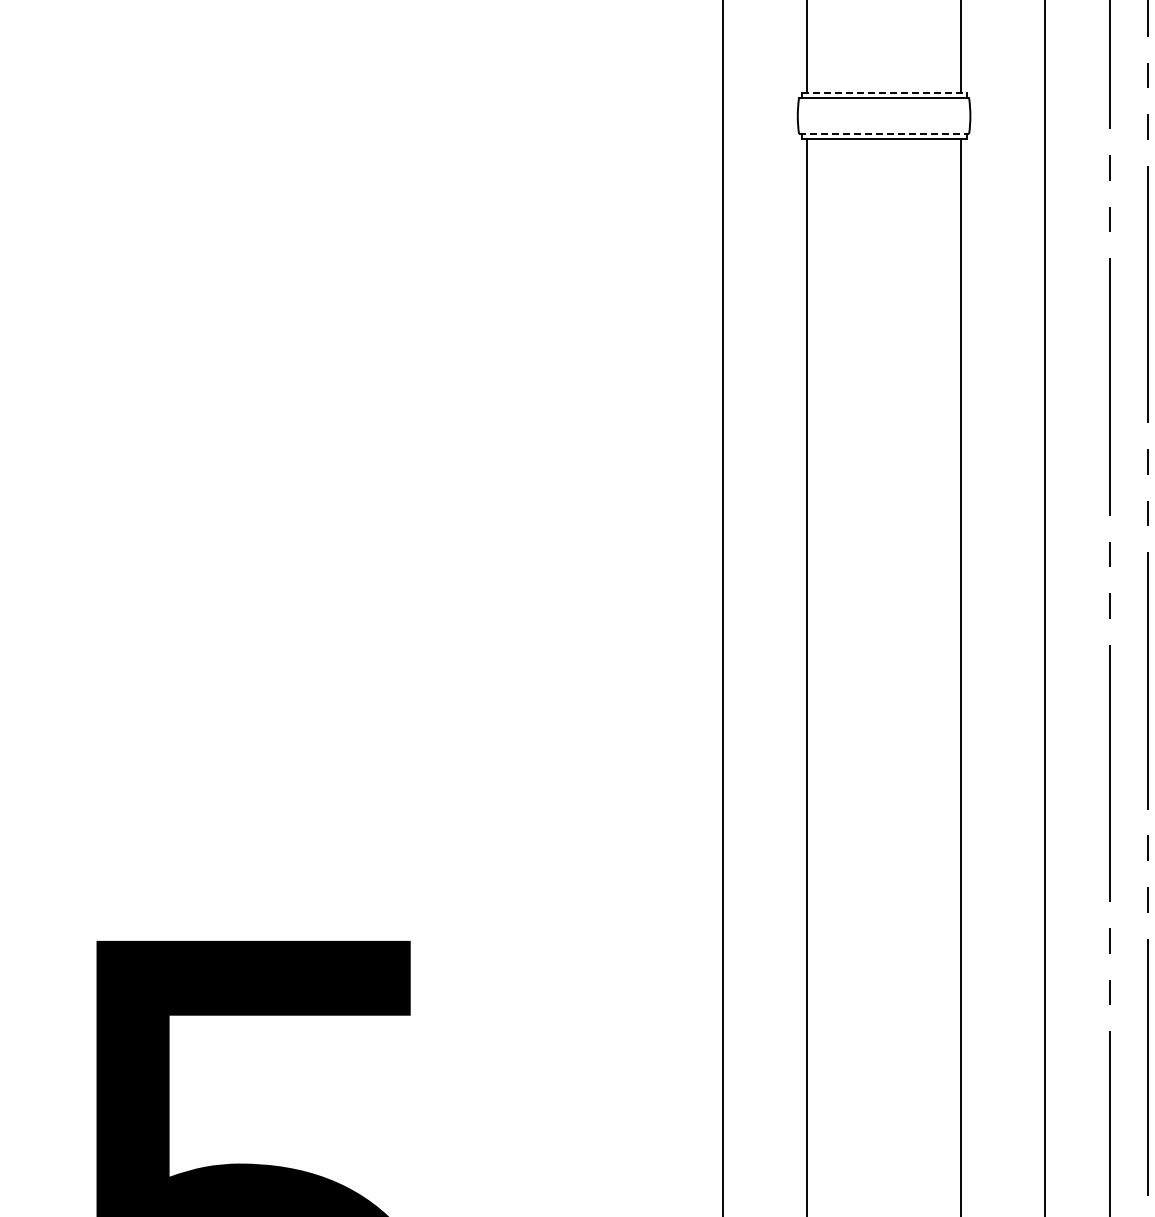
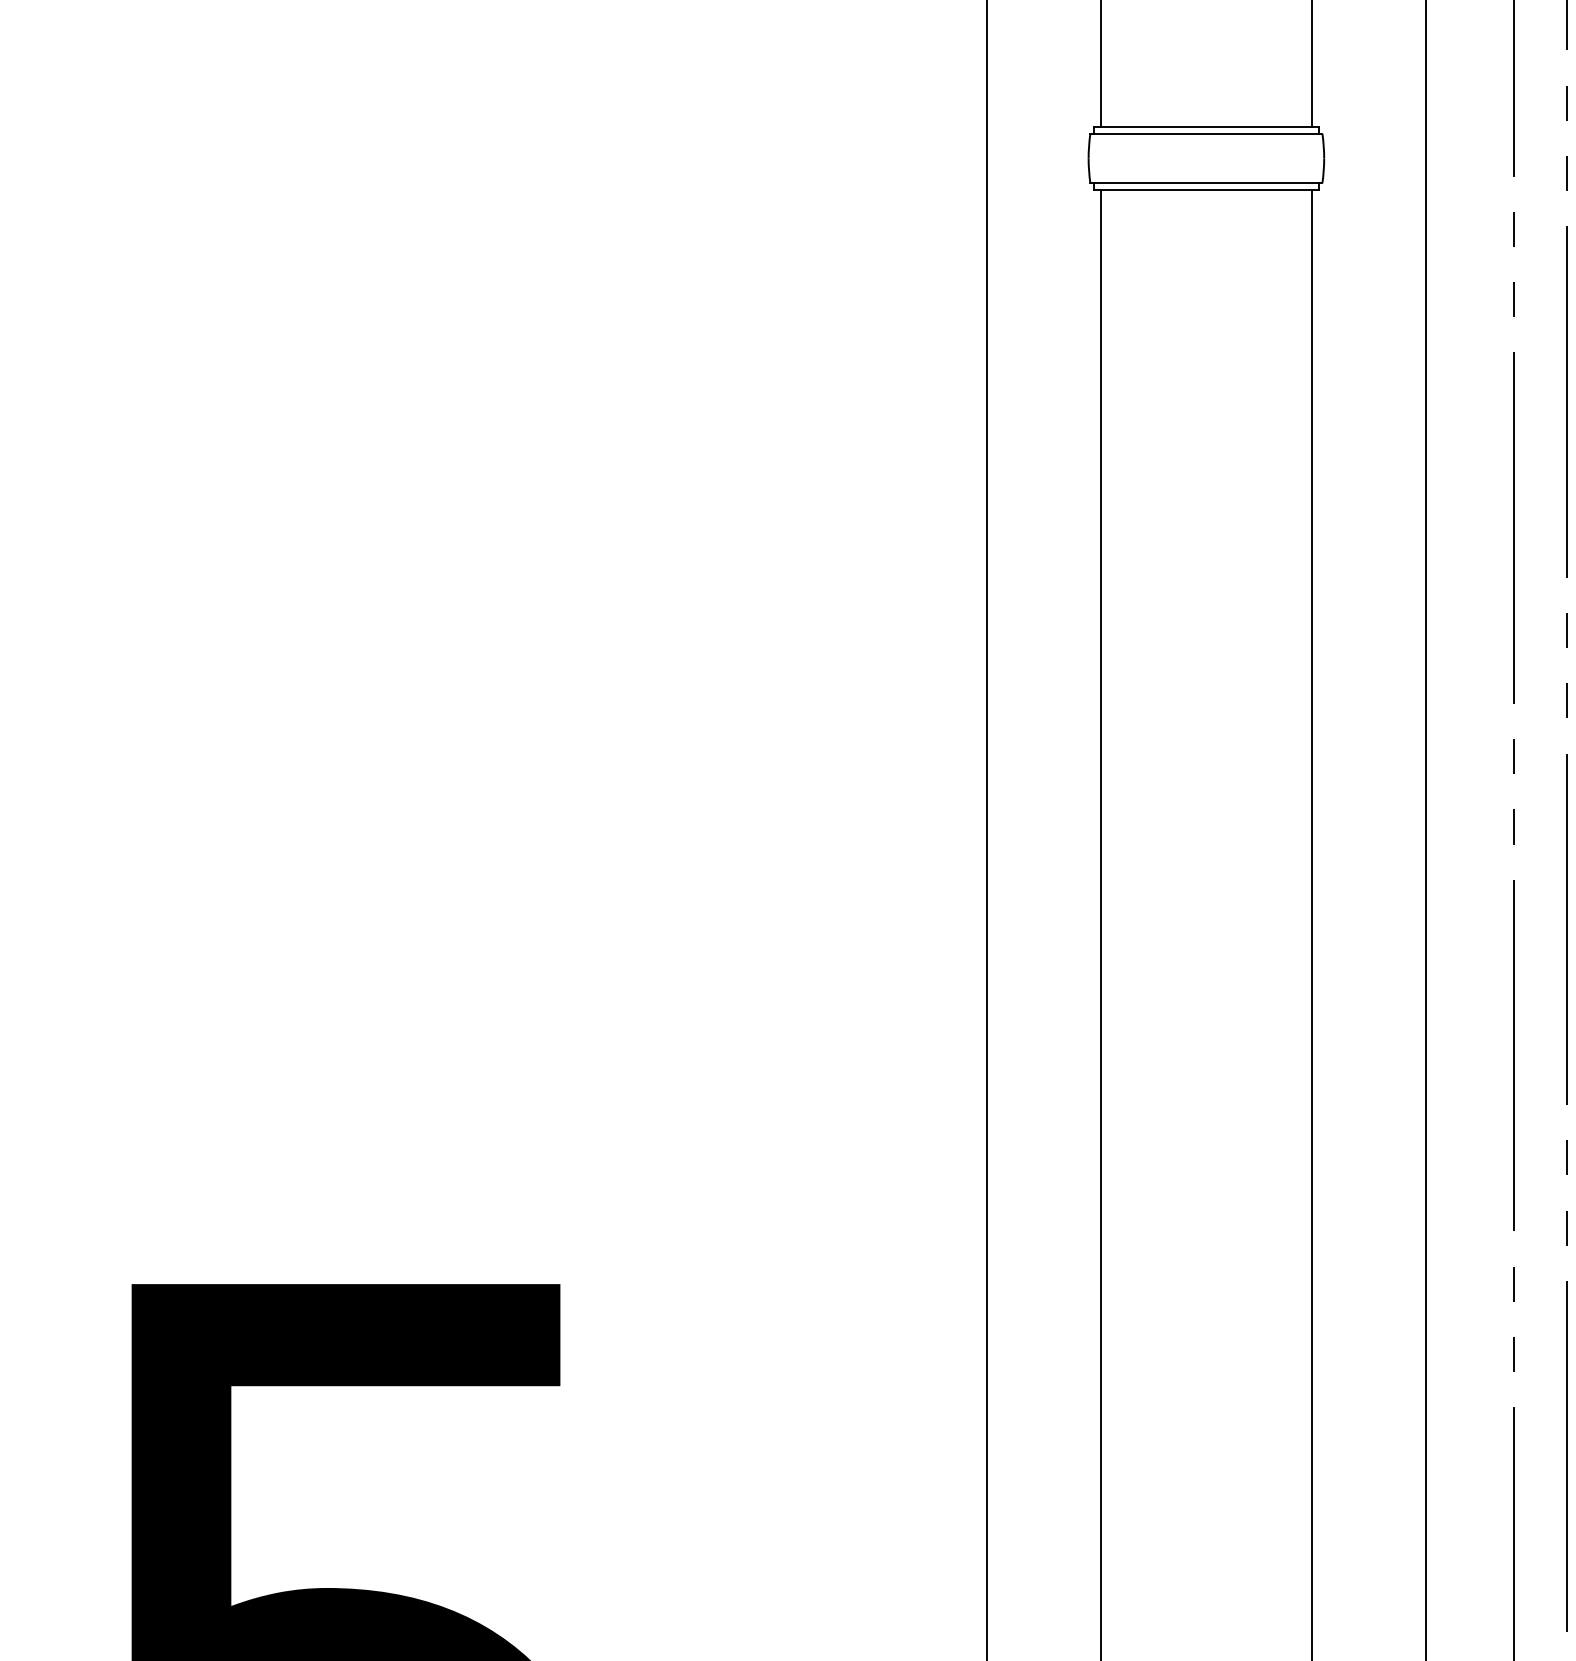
line: (884, 92) -> (1206, 126), dashed -> solid
line: (884, 134) -> (1206, 183), dashed -> solid

